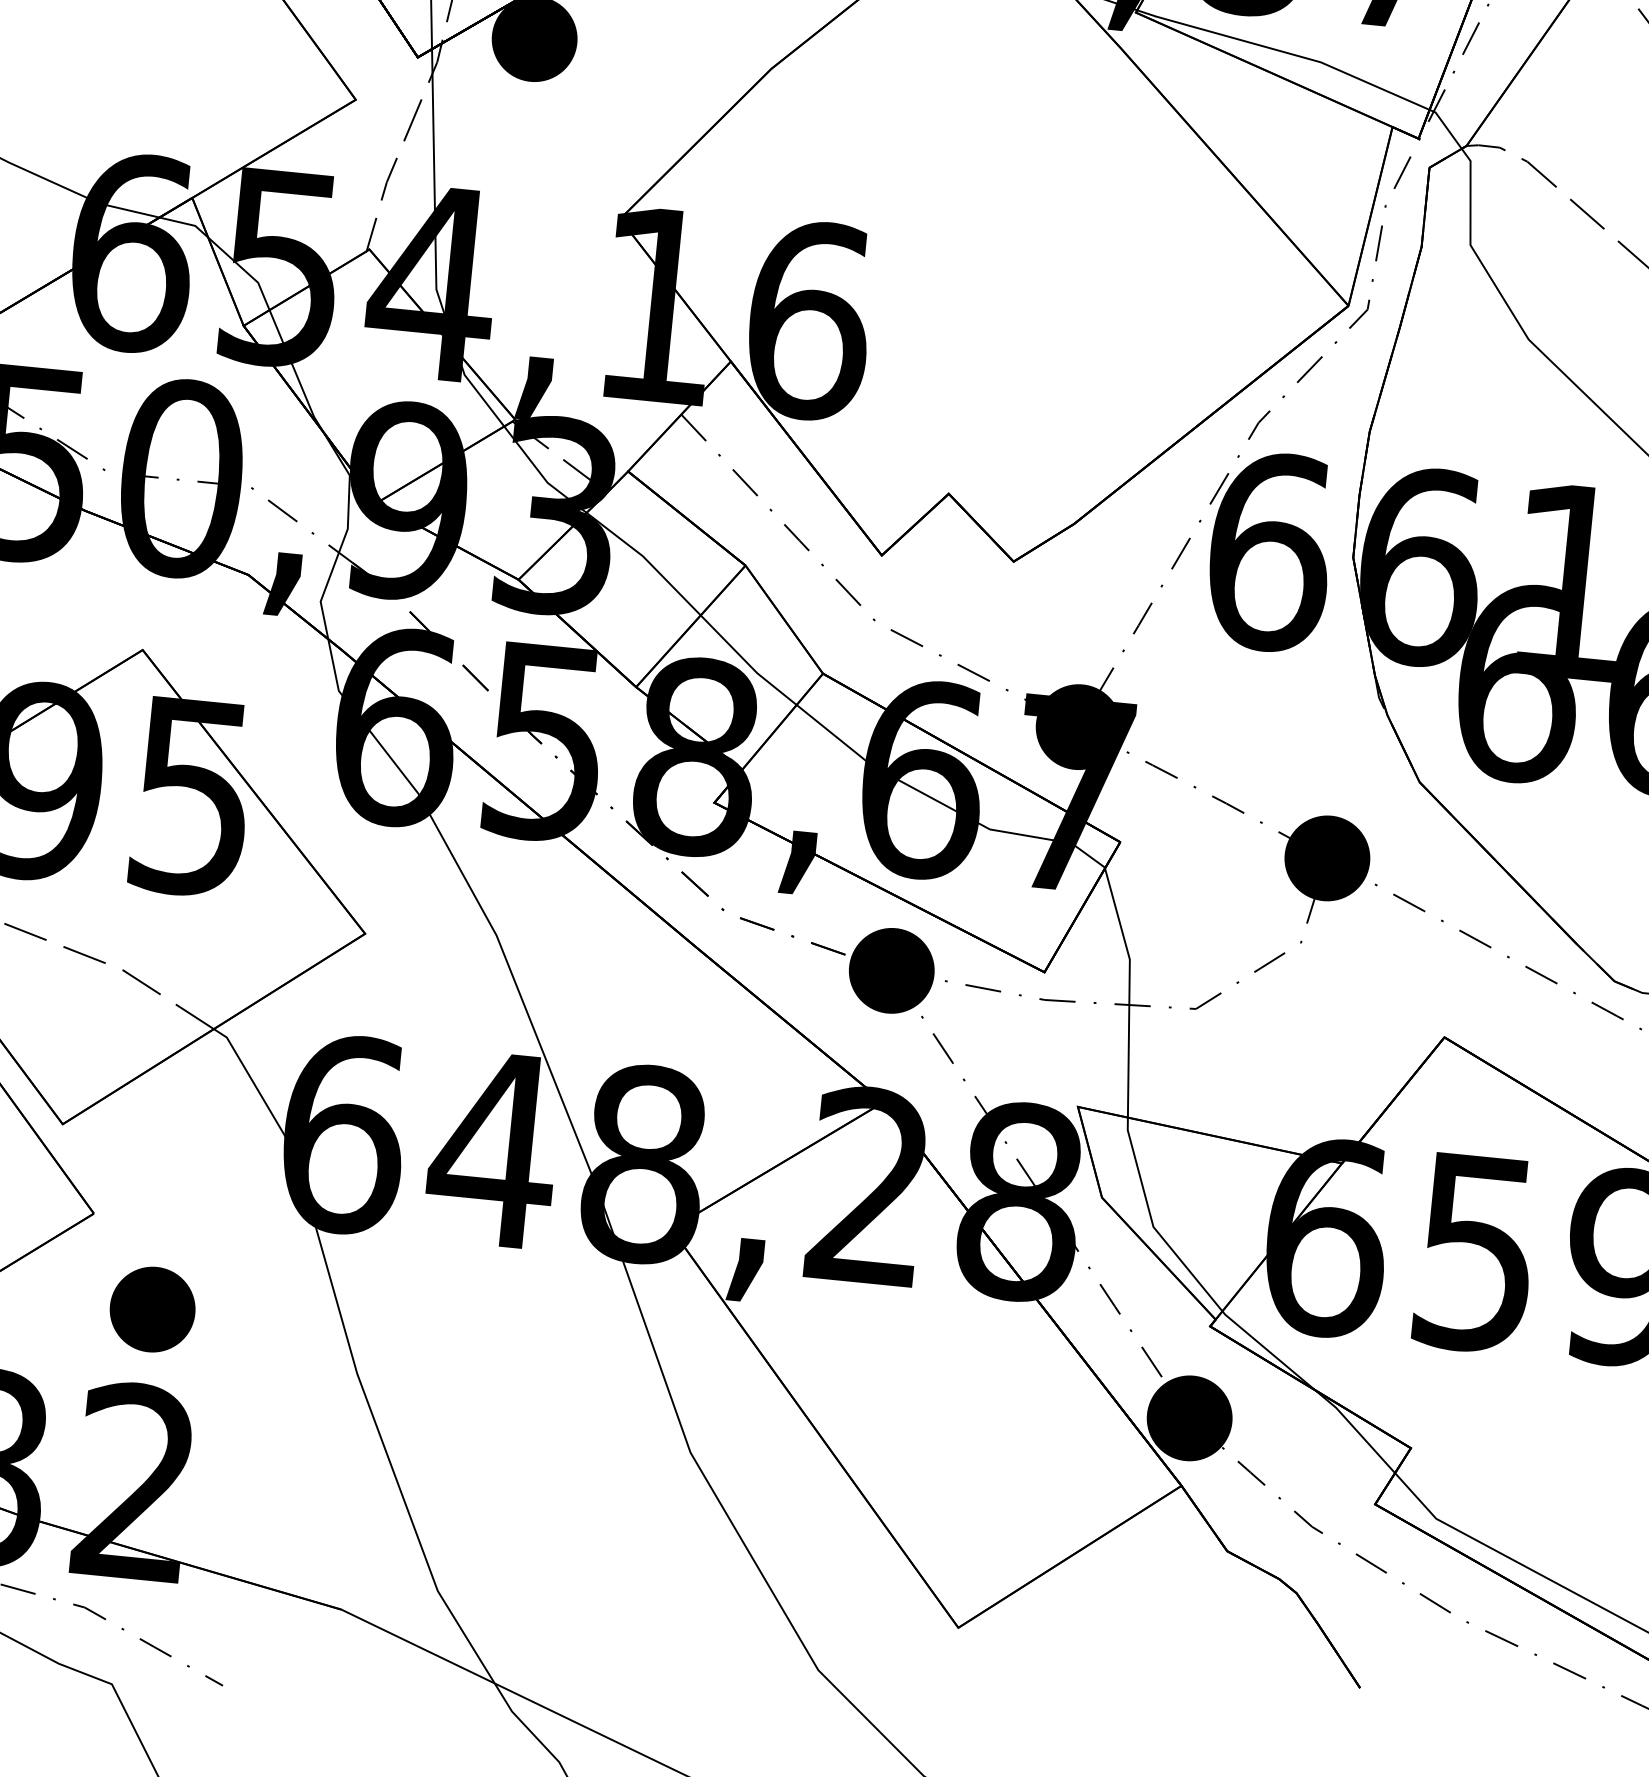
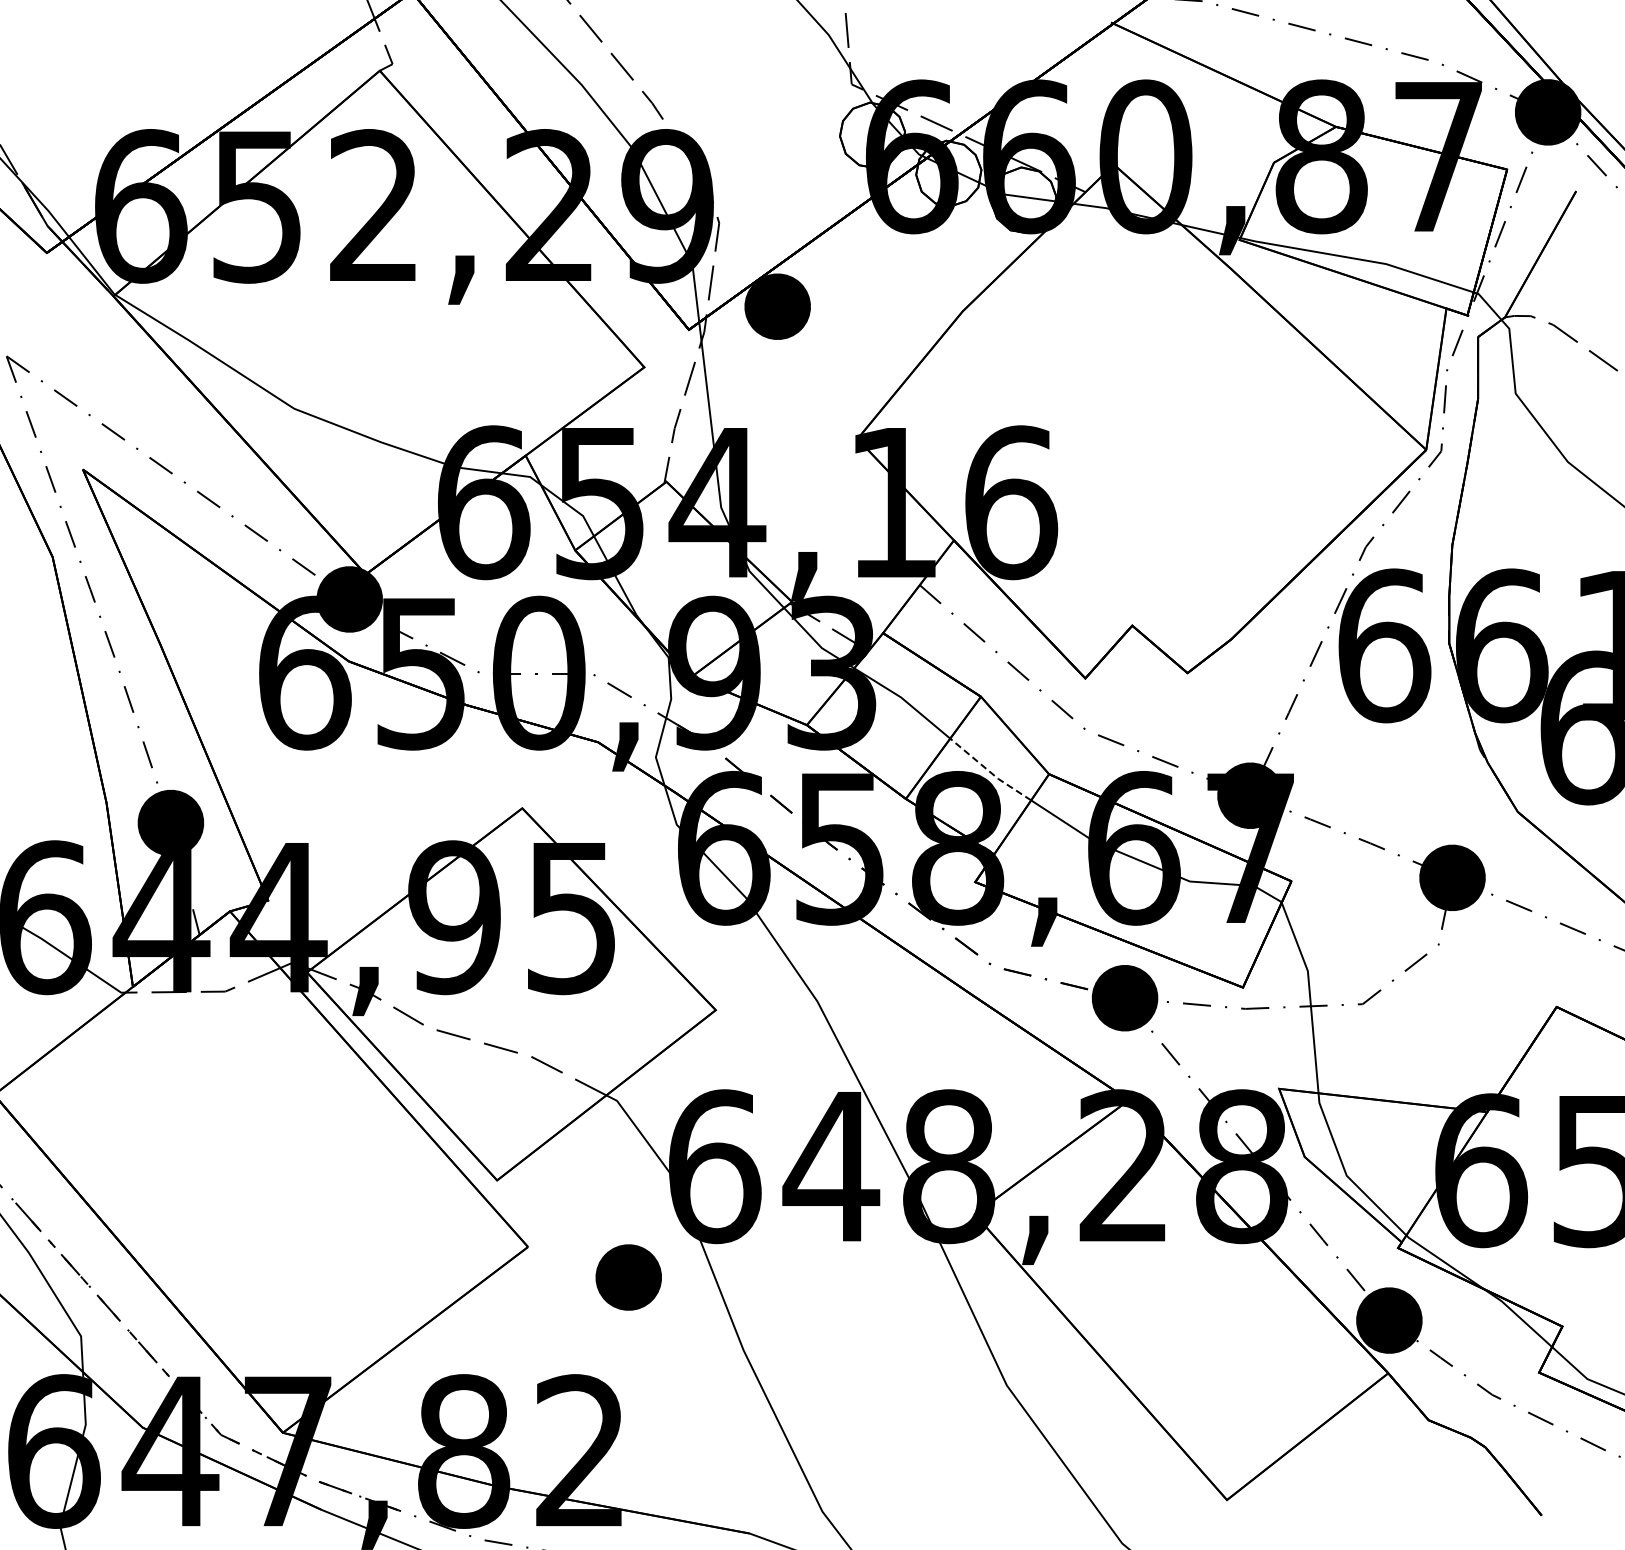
line: (746, 662) -> (989, 771), solid -> dashed
part: (152, 1309) -> (628, 1277), moved

